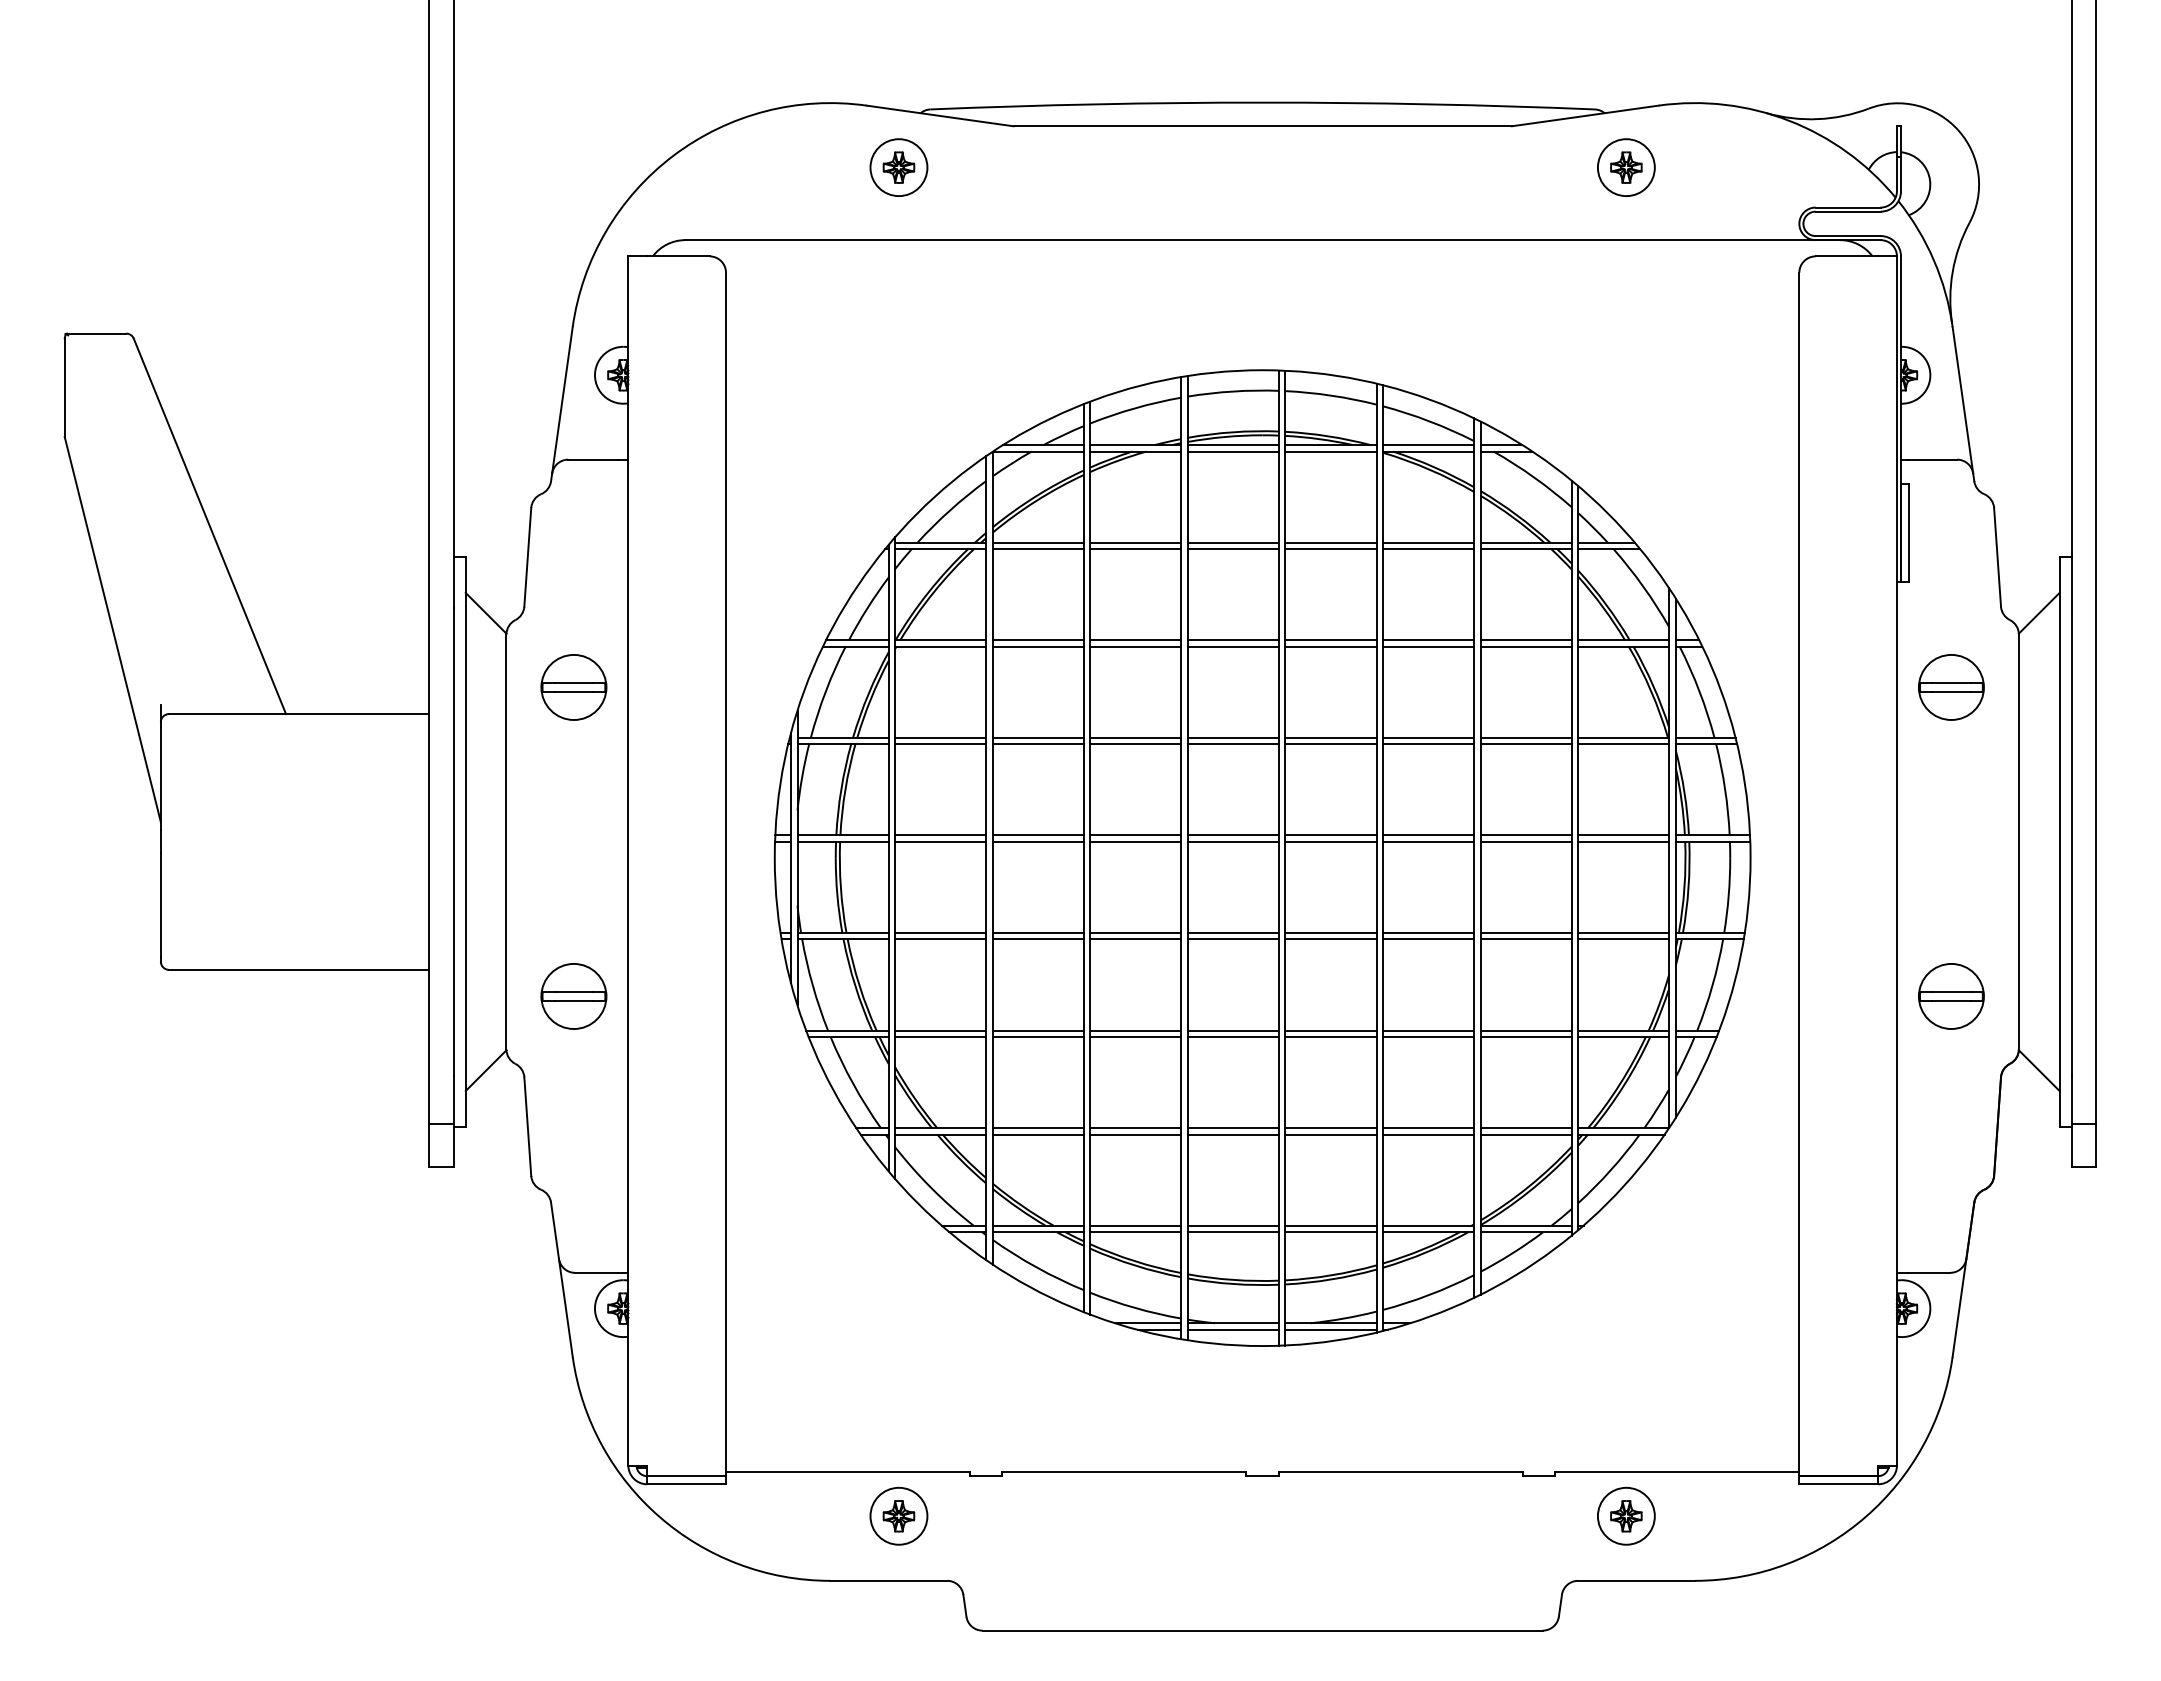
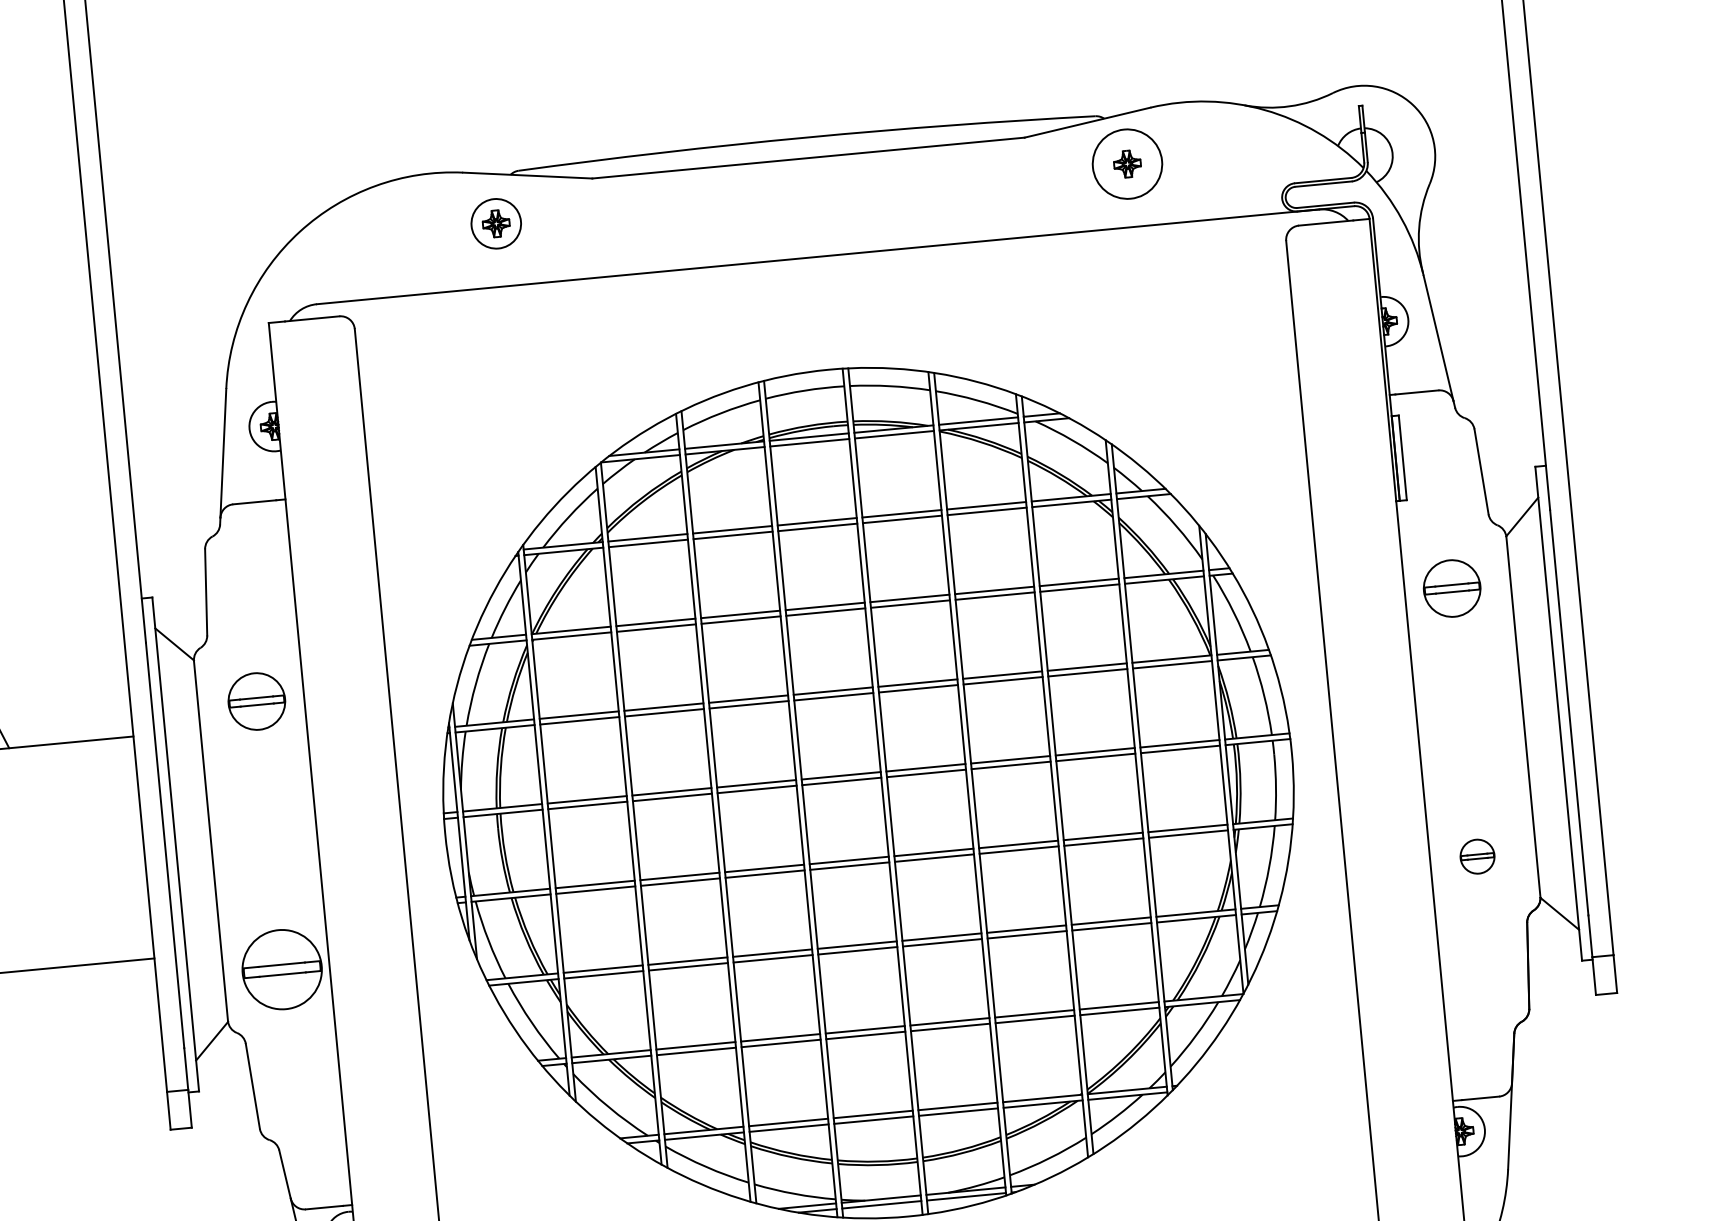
circle: (1625, 167) -> (1126, 164), size x1.4
part: (573, 996) -> (281, 969), size x1.4
part: (1951, 996) -> (1477, 856), size x0.6

